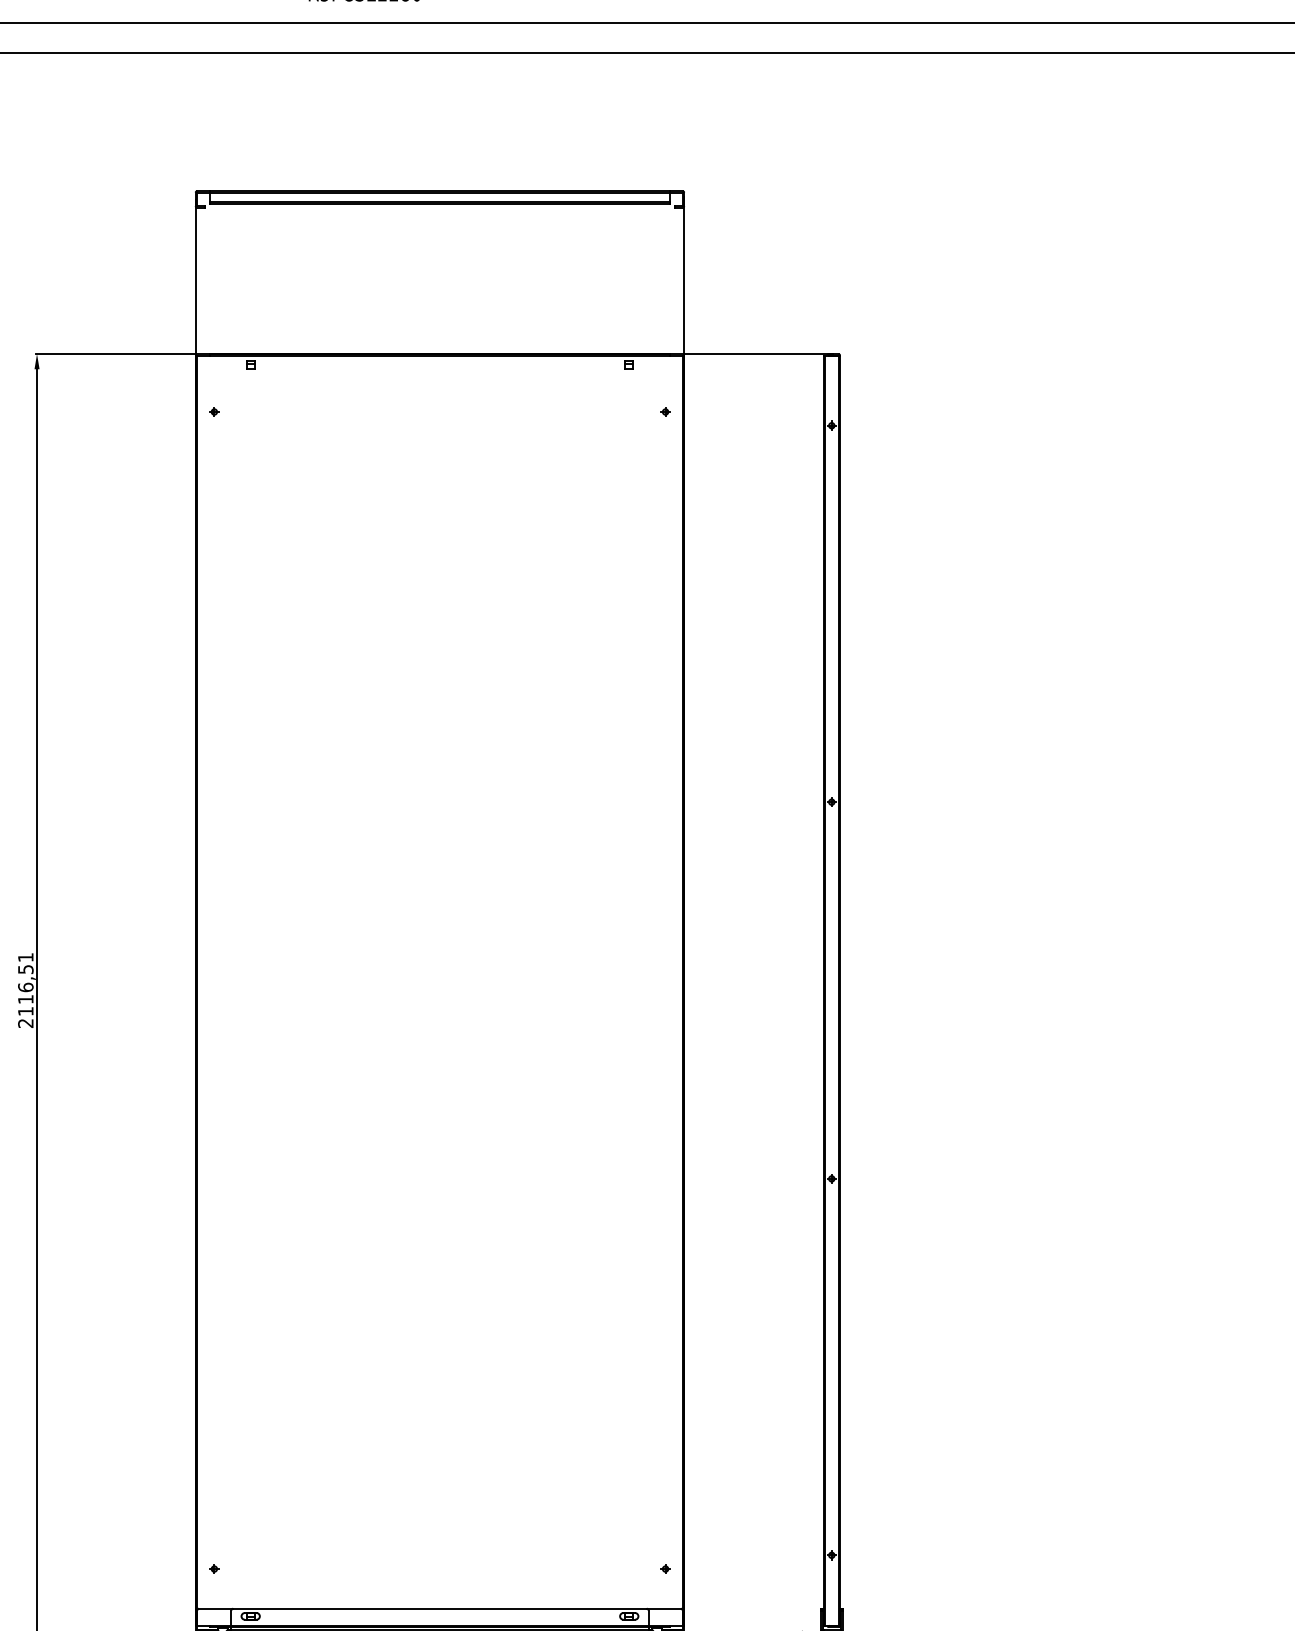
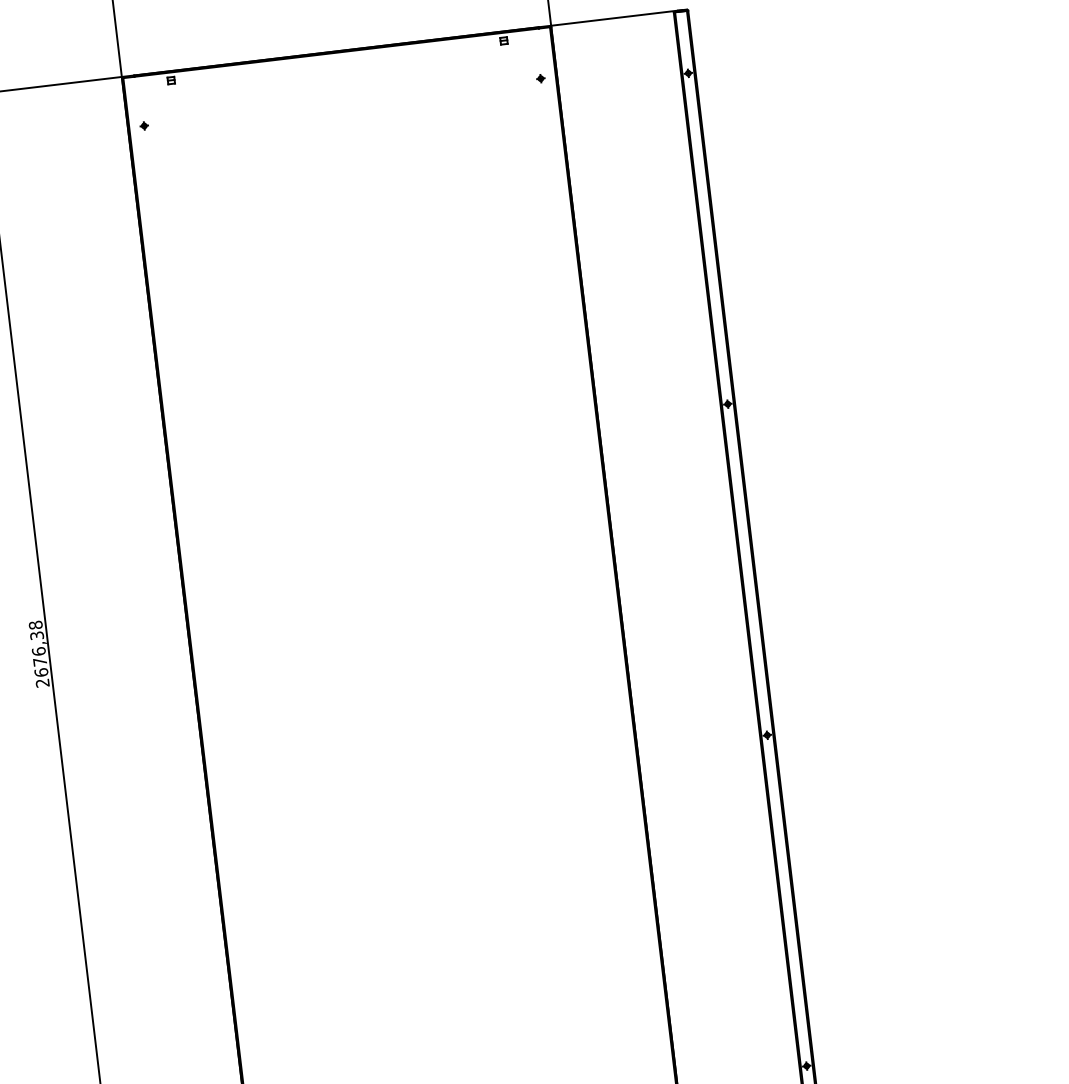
text: (25, 984) -> (38, 648), 2116,51 -> 2676,38

